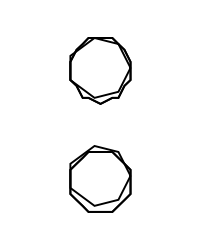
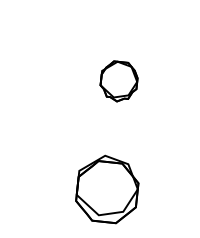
part: (100, 70) -> (119, 81), size x0.6

